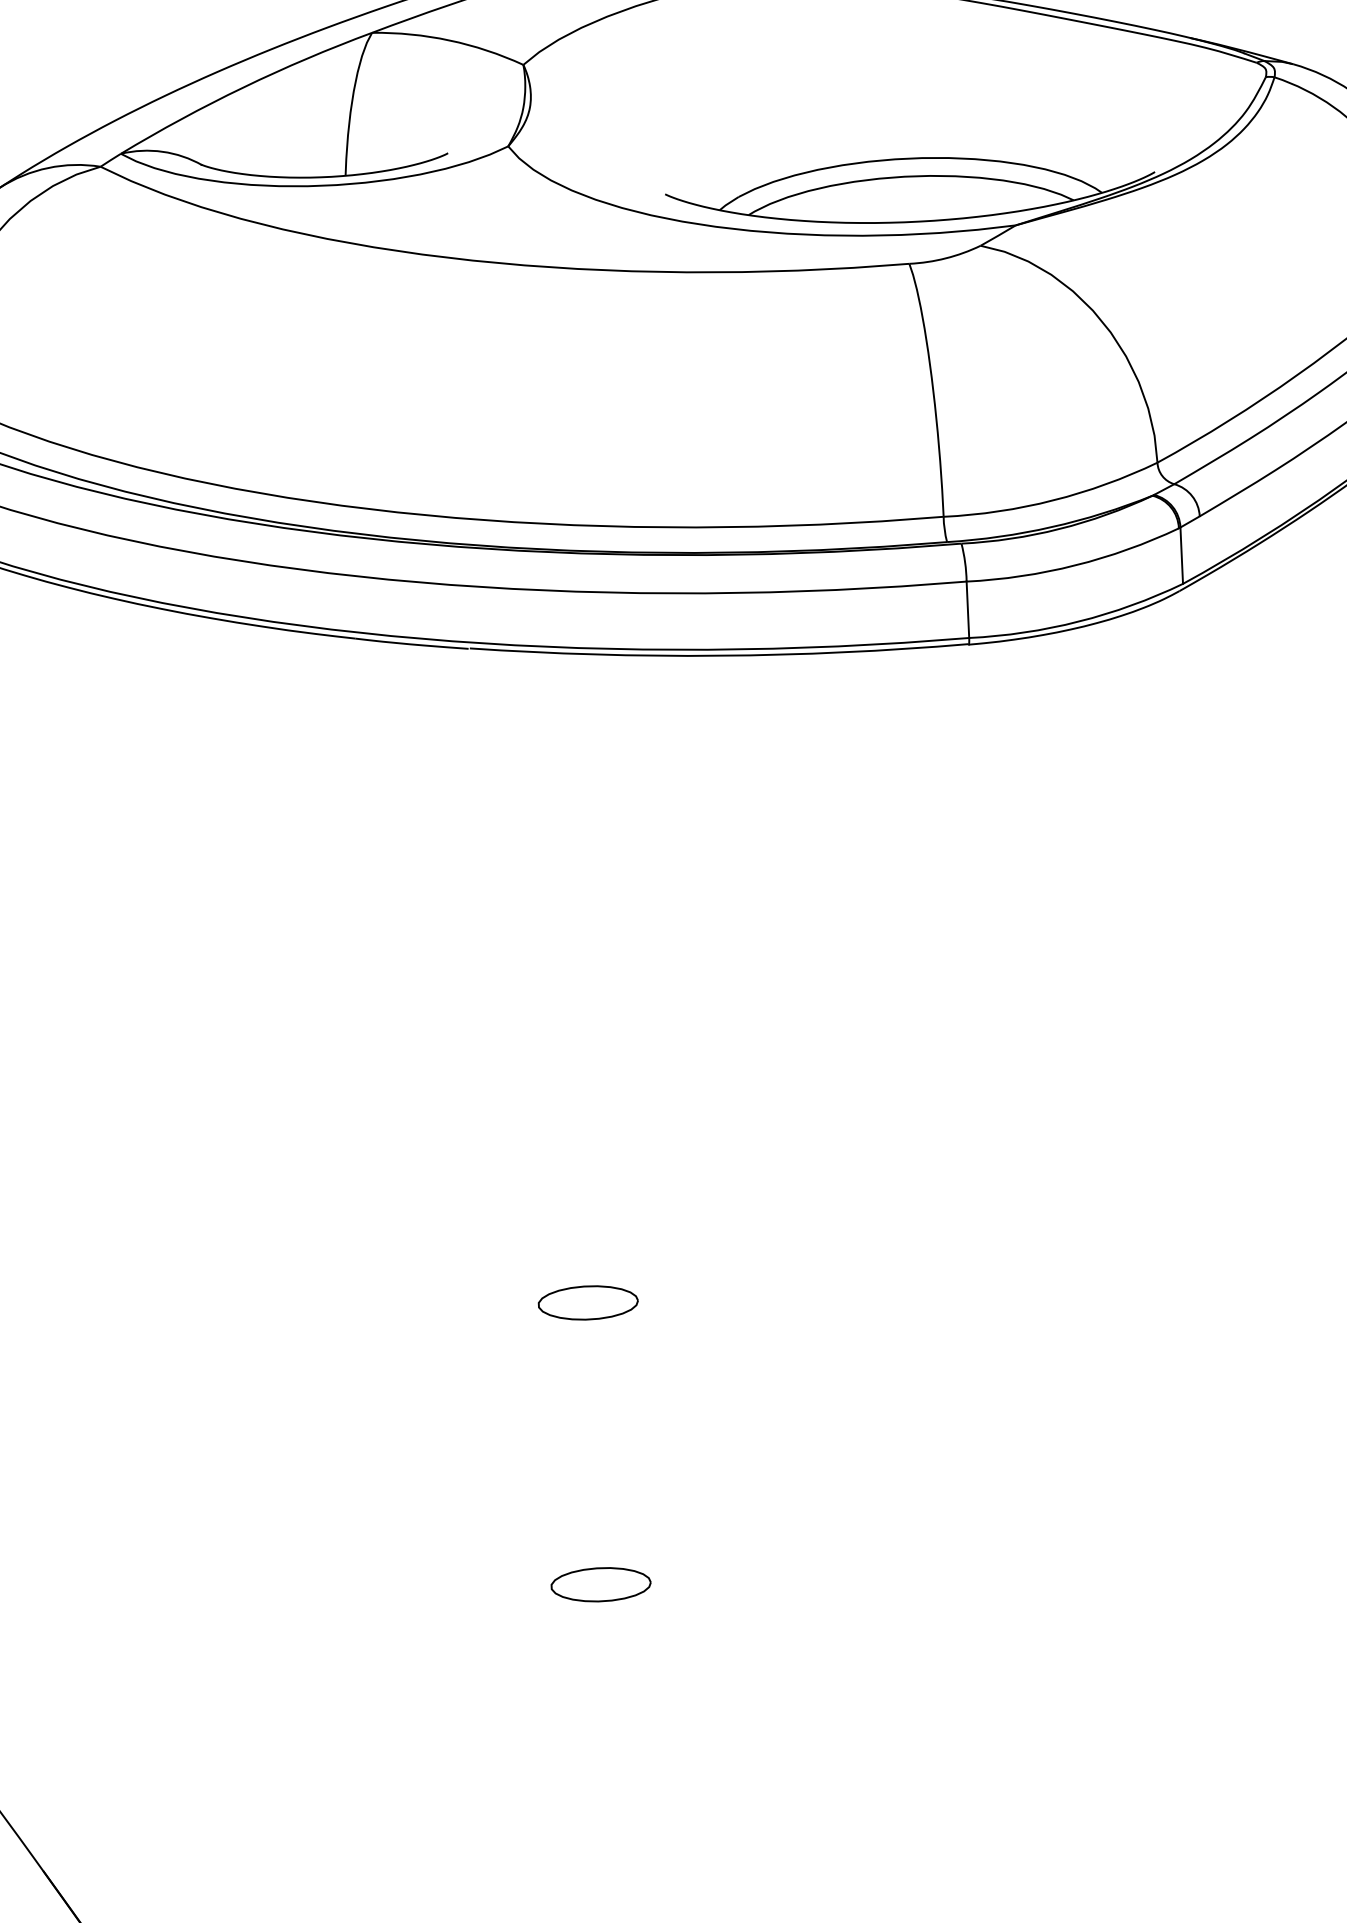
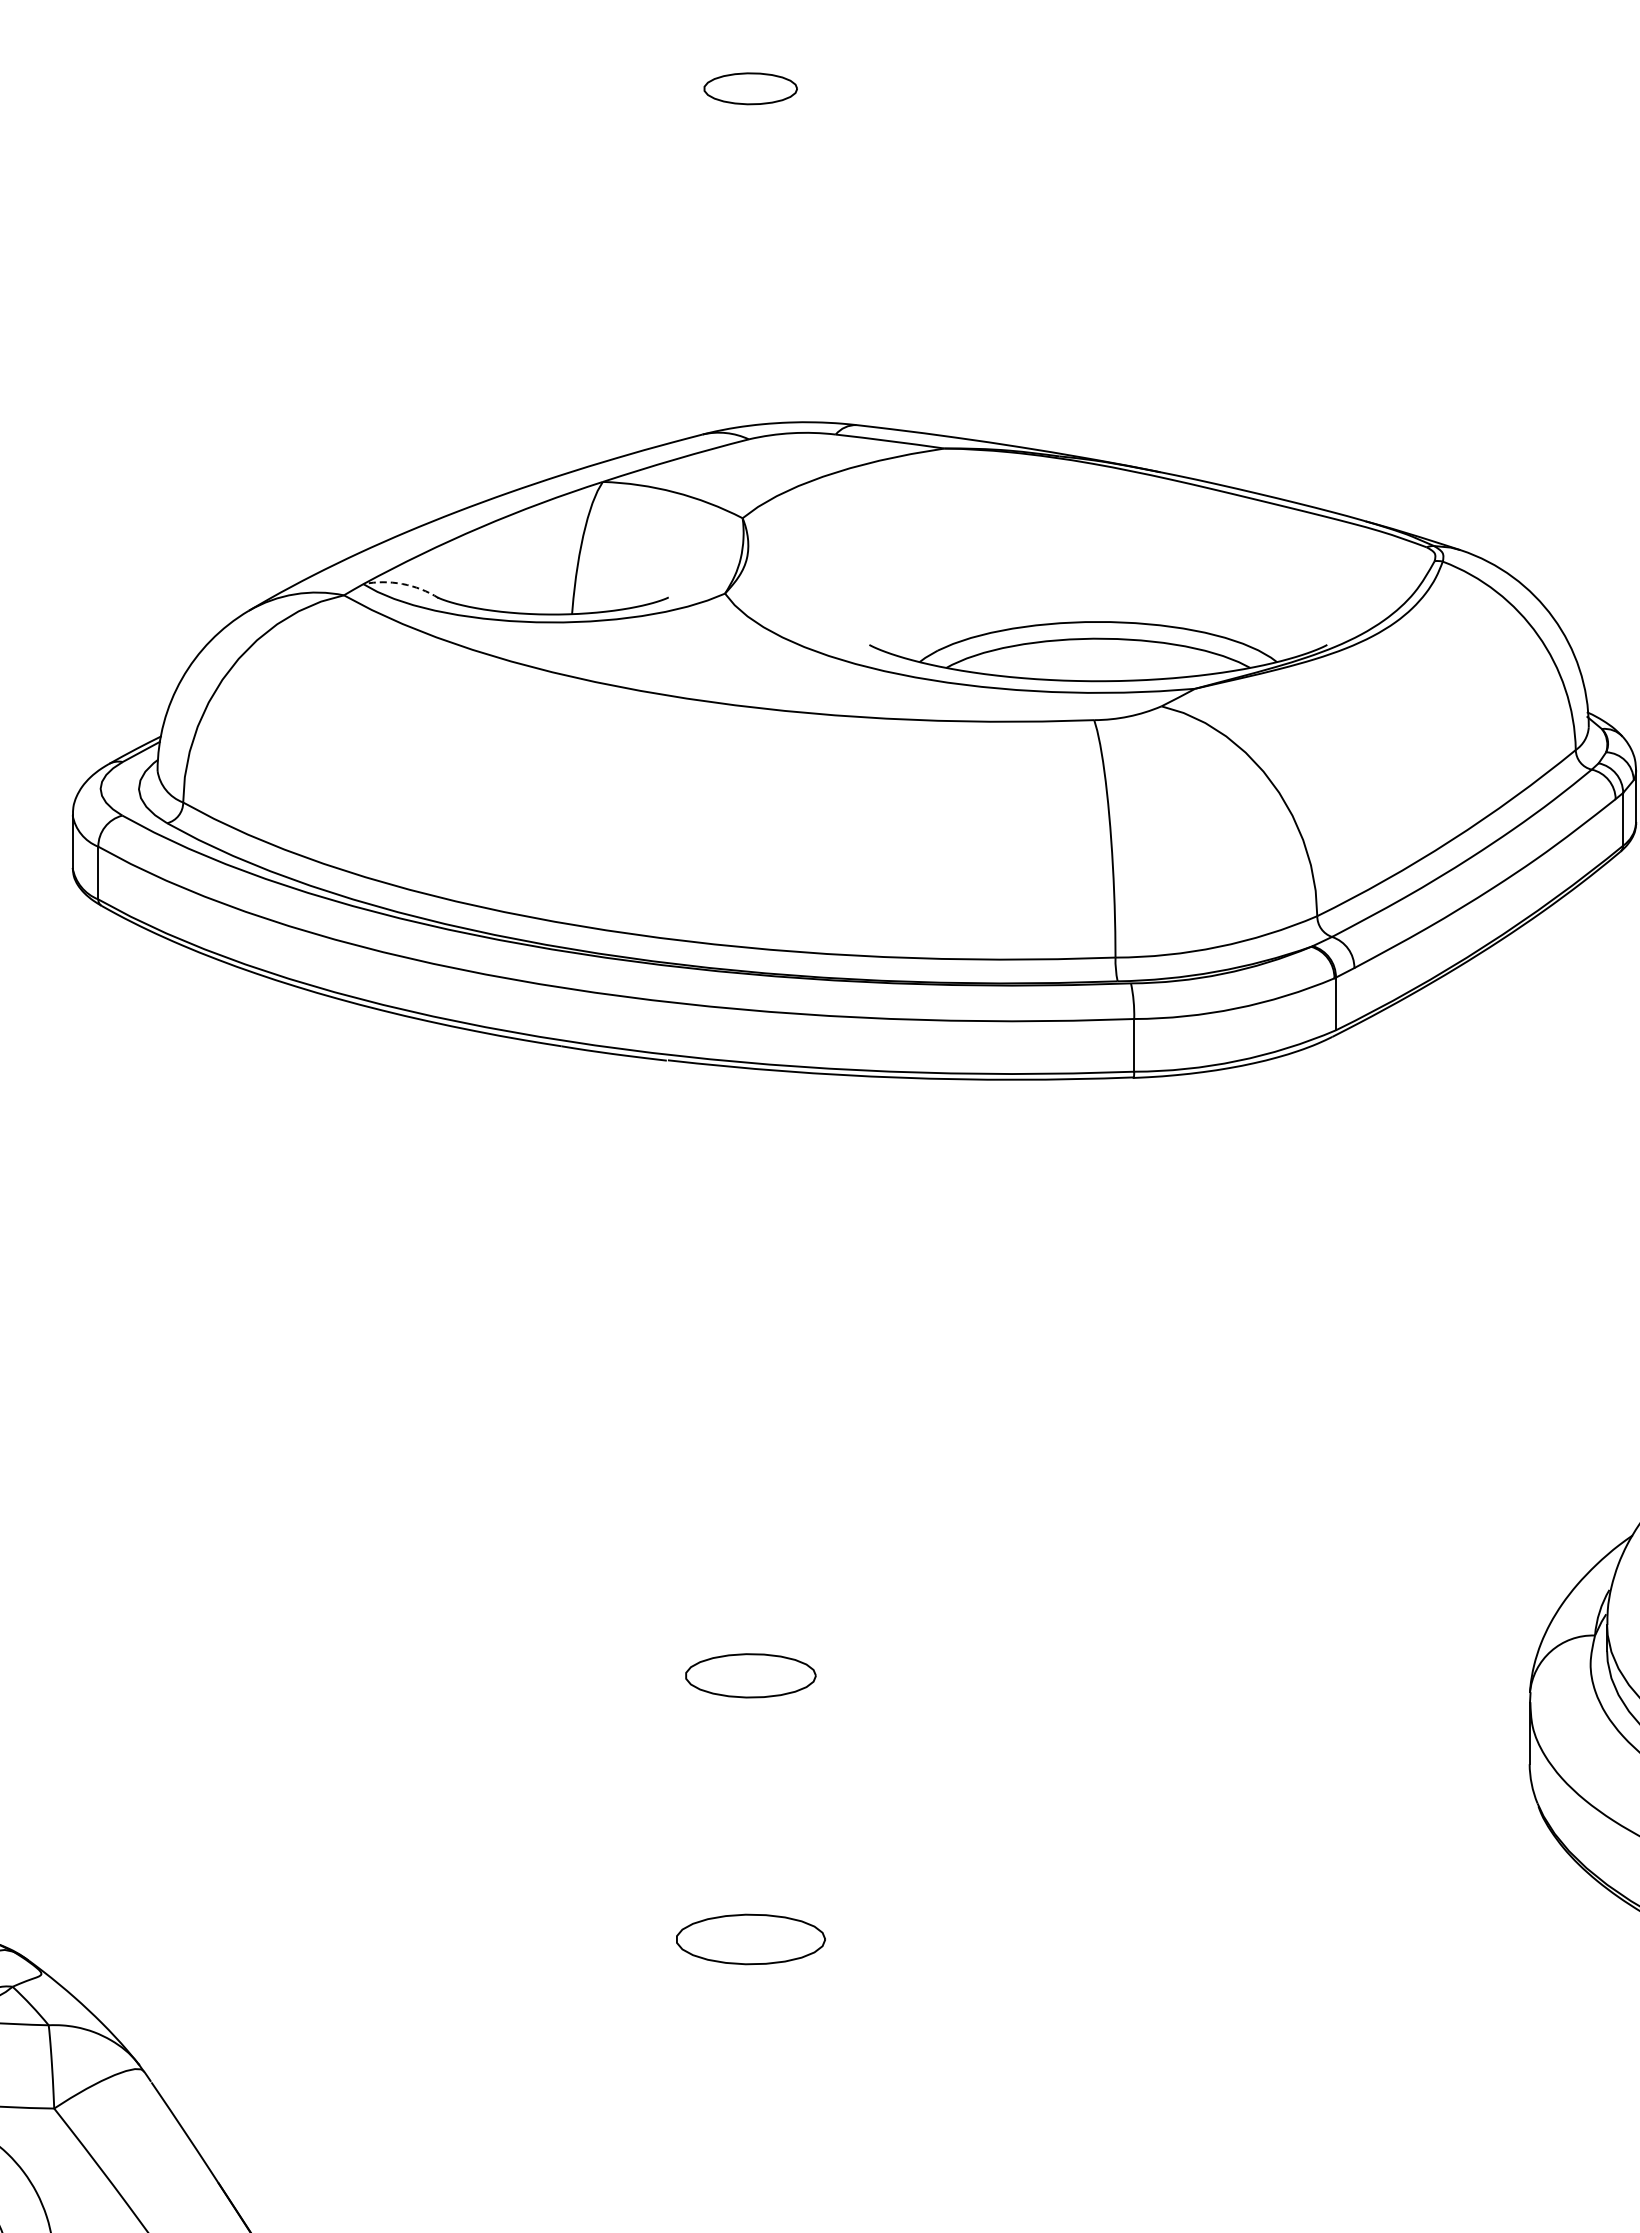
arc: (162, 152) -> (402, 584), solid -> dashed
part: (588, 1302) -> (750, 1675), size x1.4
part: (600, 1583) -> (750, 1938), size x1.6

